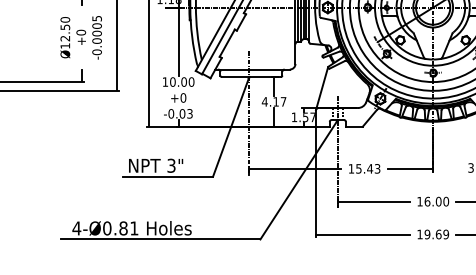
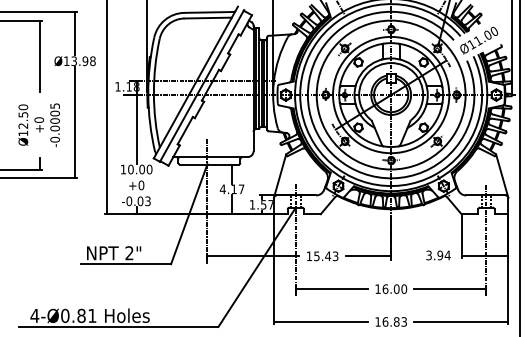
text: (171, 166) -> (129, 253), 3" -> 2"
text: (436, 234) -> (394, 321), 19.69 -> 16.83

